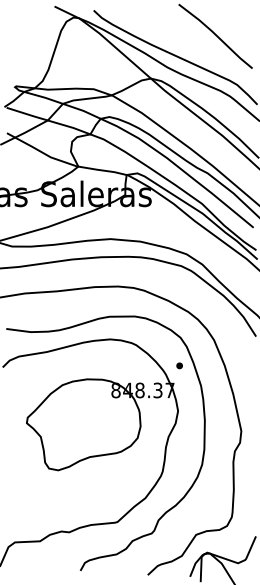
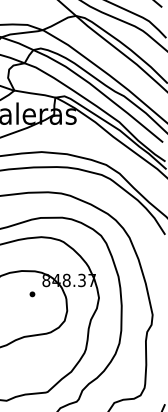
part: (179, 365) -> (32, 294), moved

